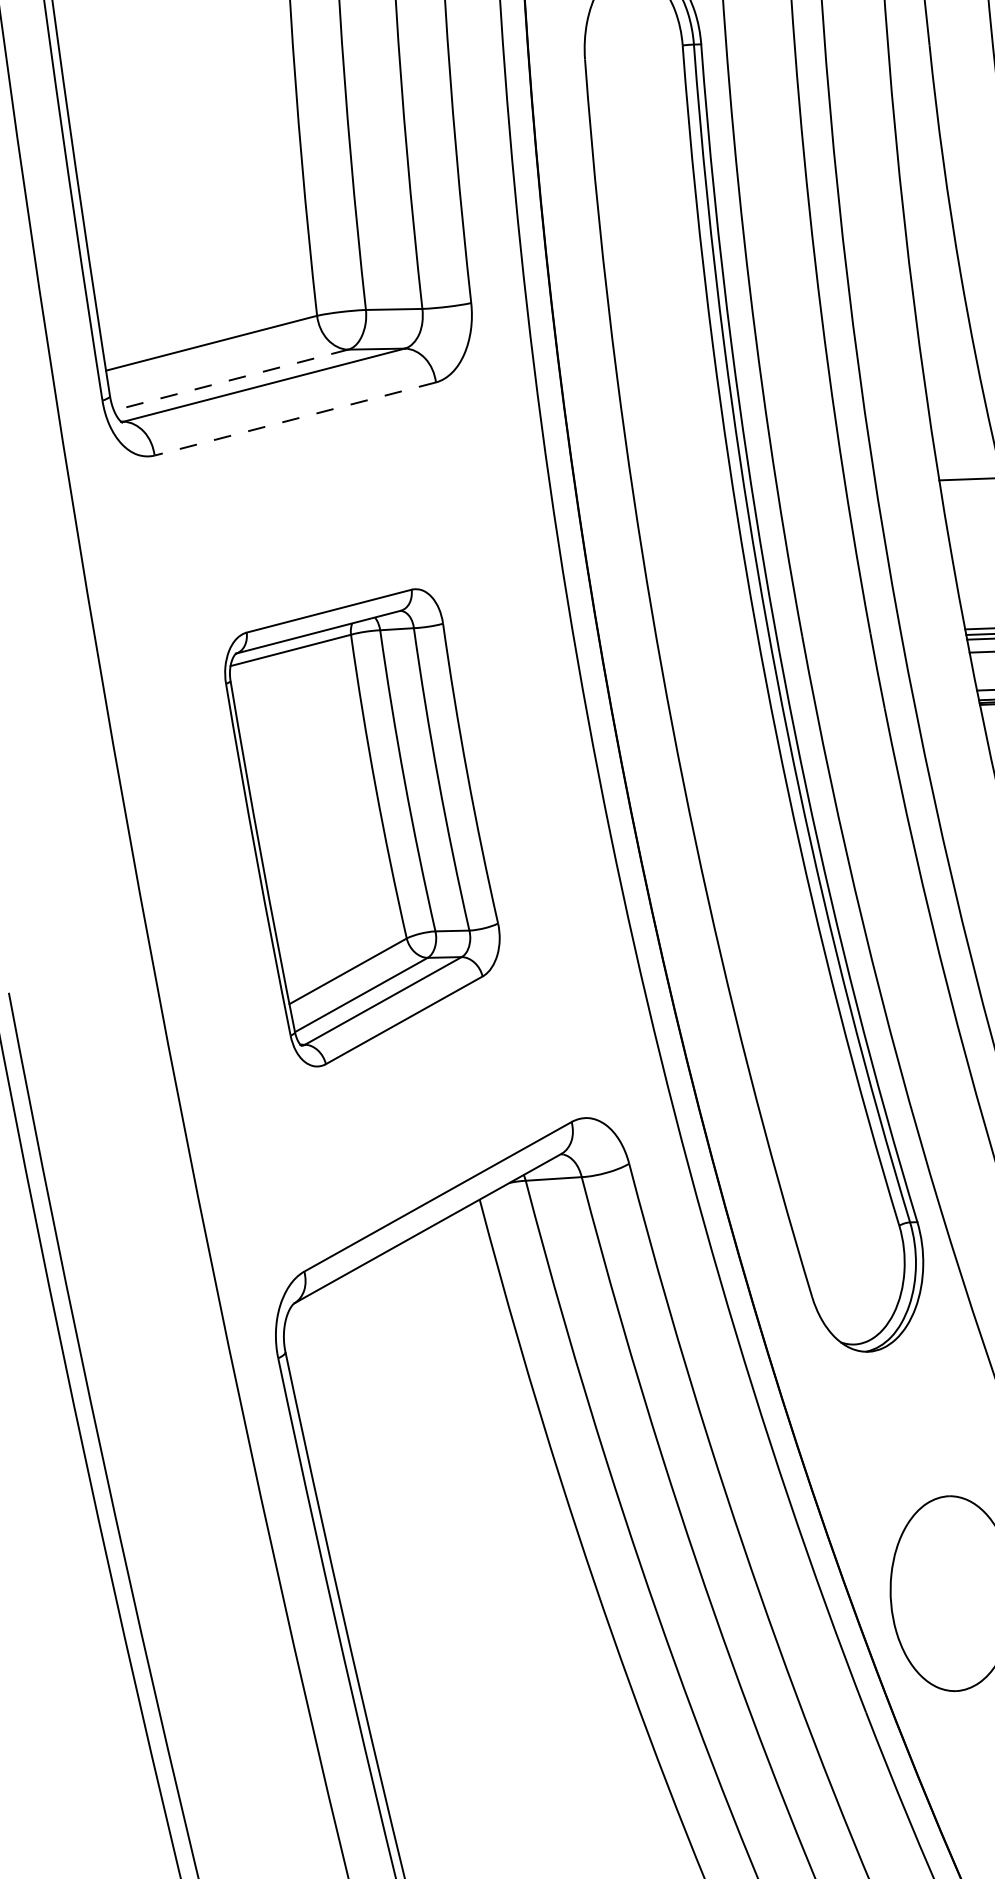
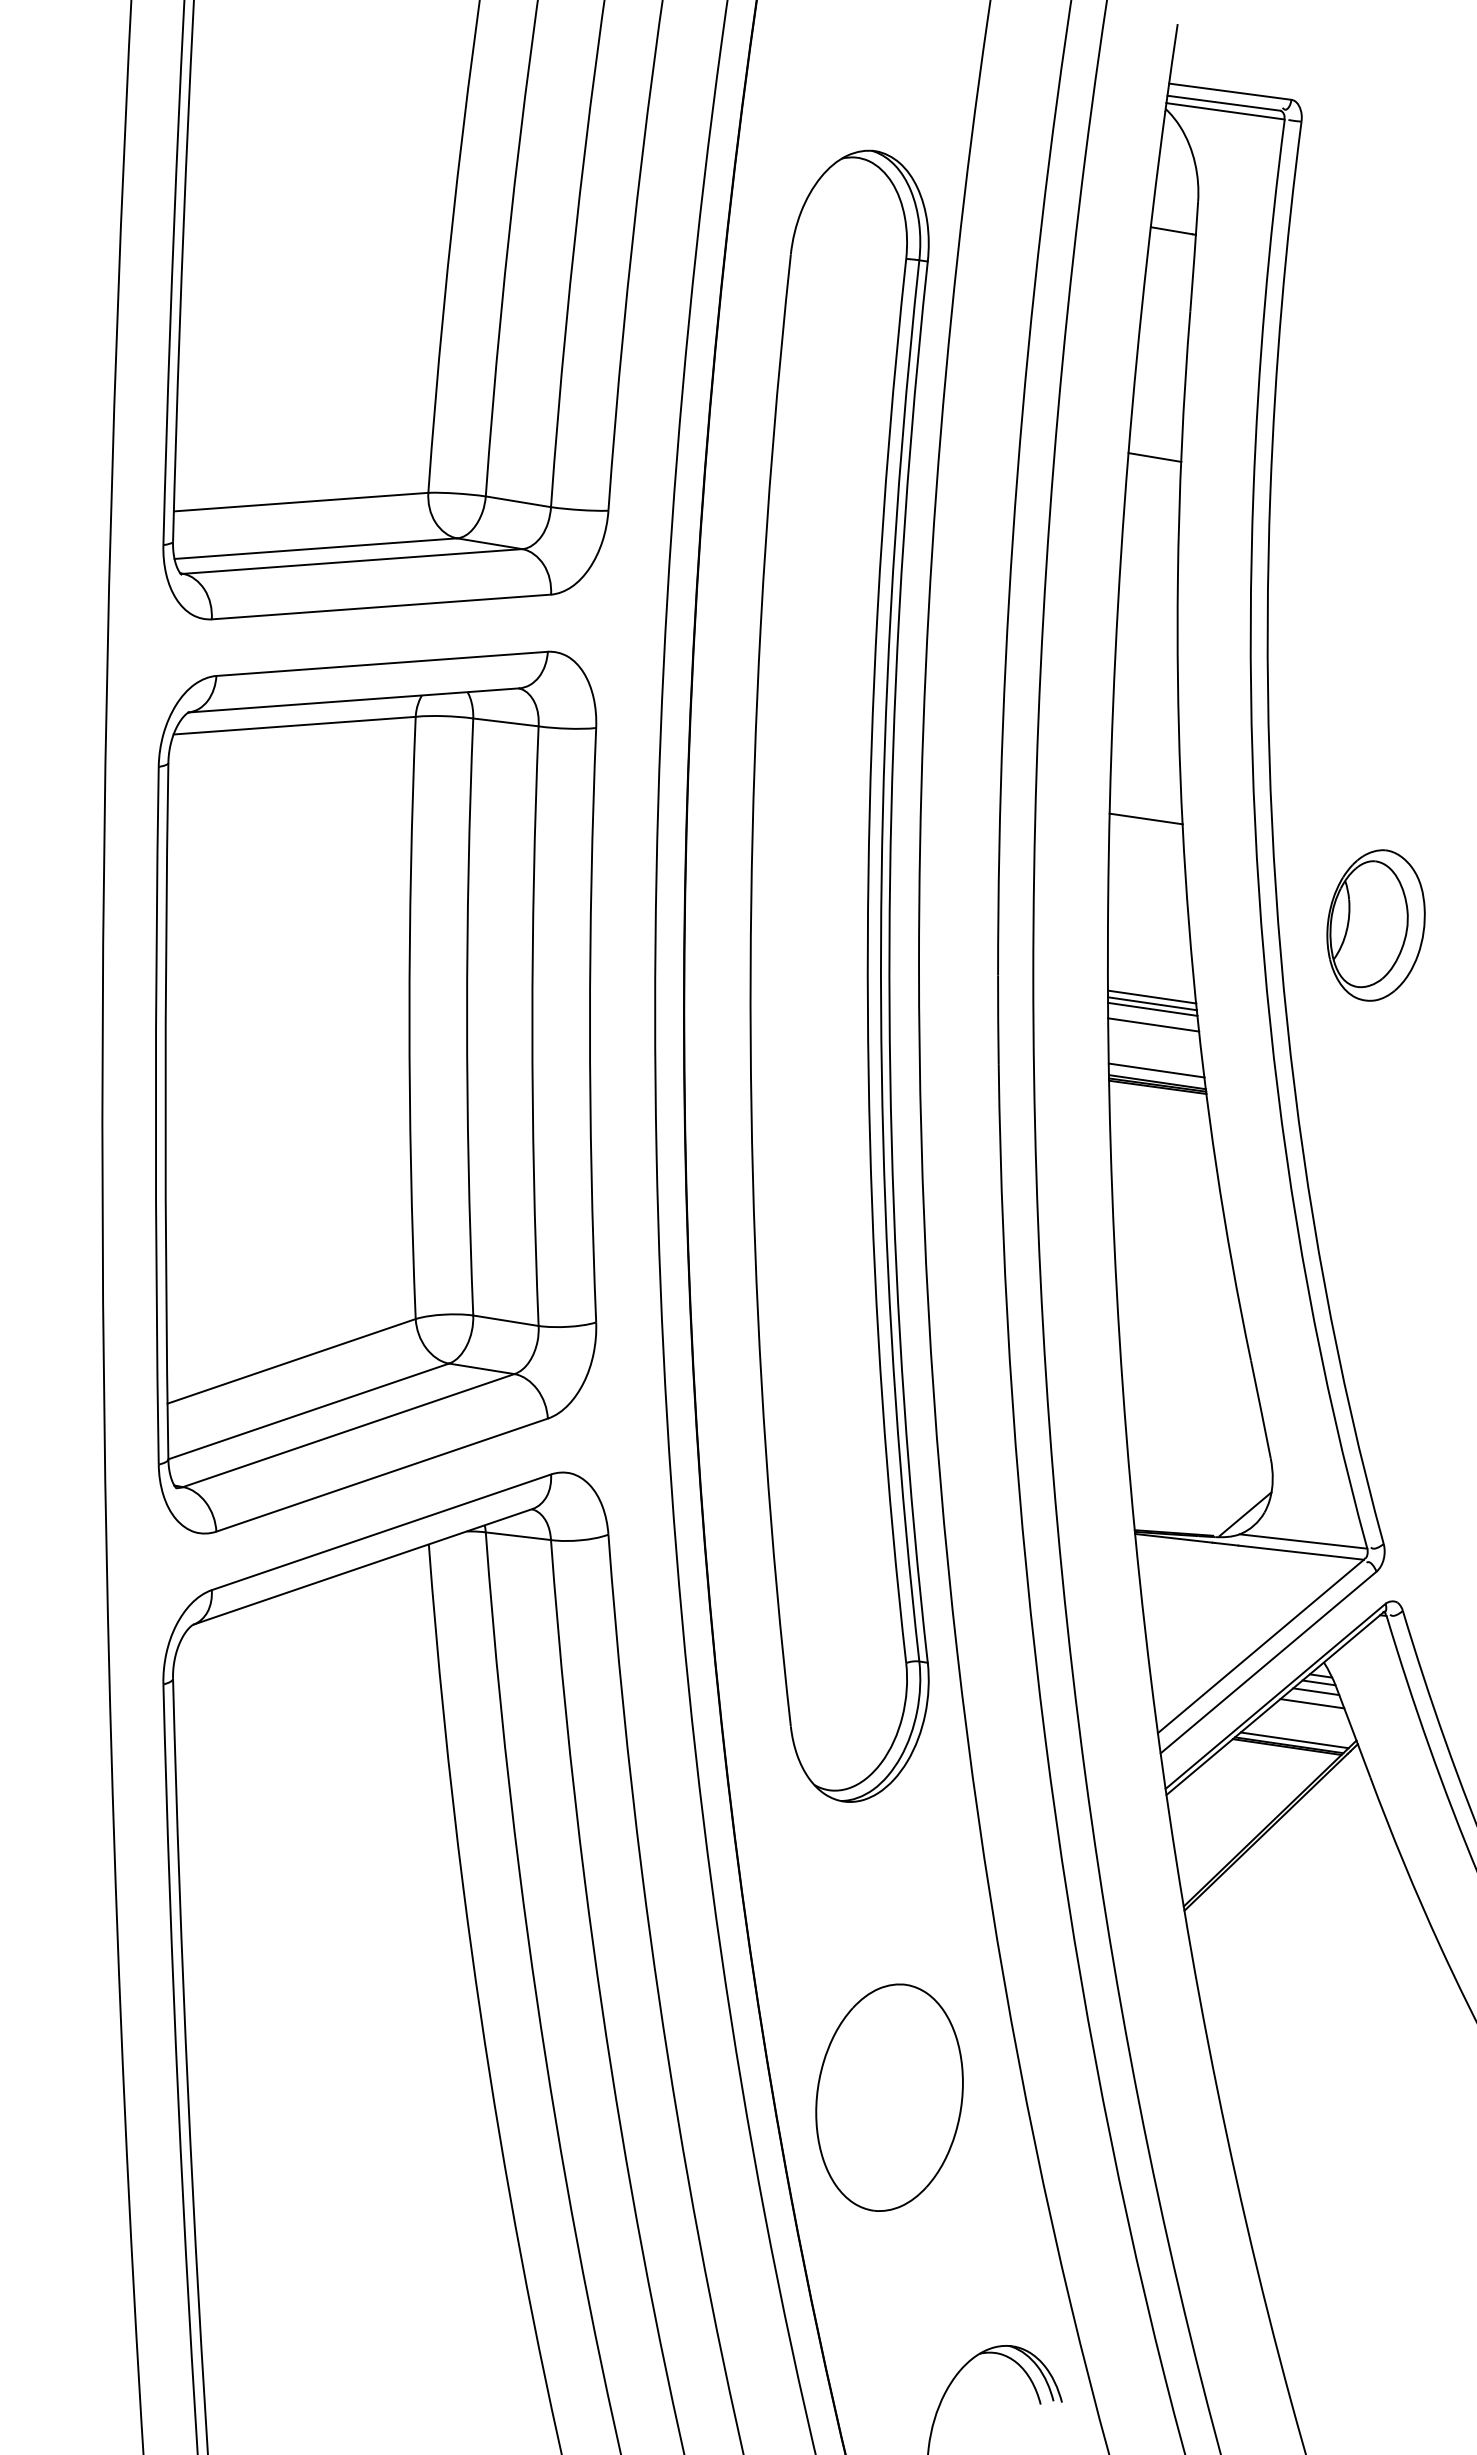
line: (922, 174) -> (1154, 457), added
line: (230, 380) -> (315, 548), dashed -> solid
line: (294, 419) -> (380, 607), dashed -> solid
part: (366, 827) -> (376, 1092), size x1.67

